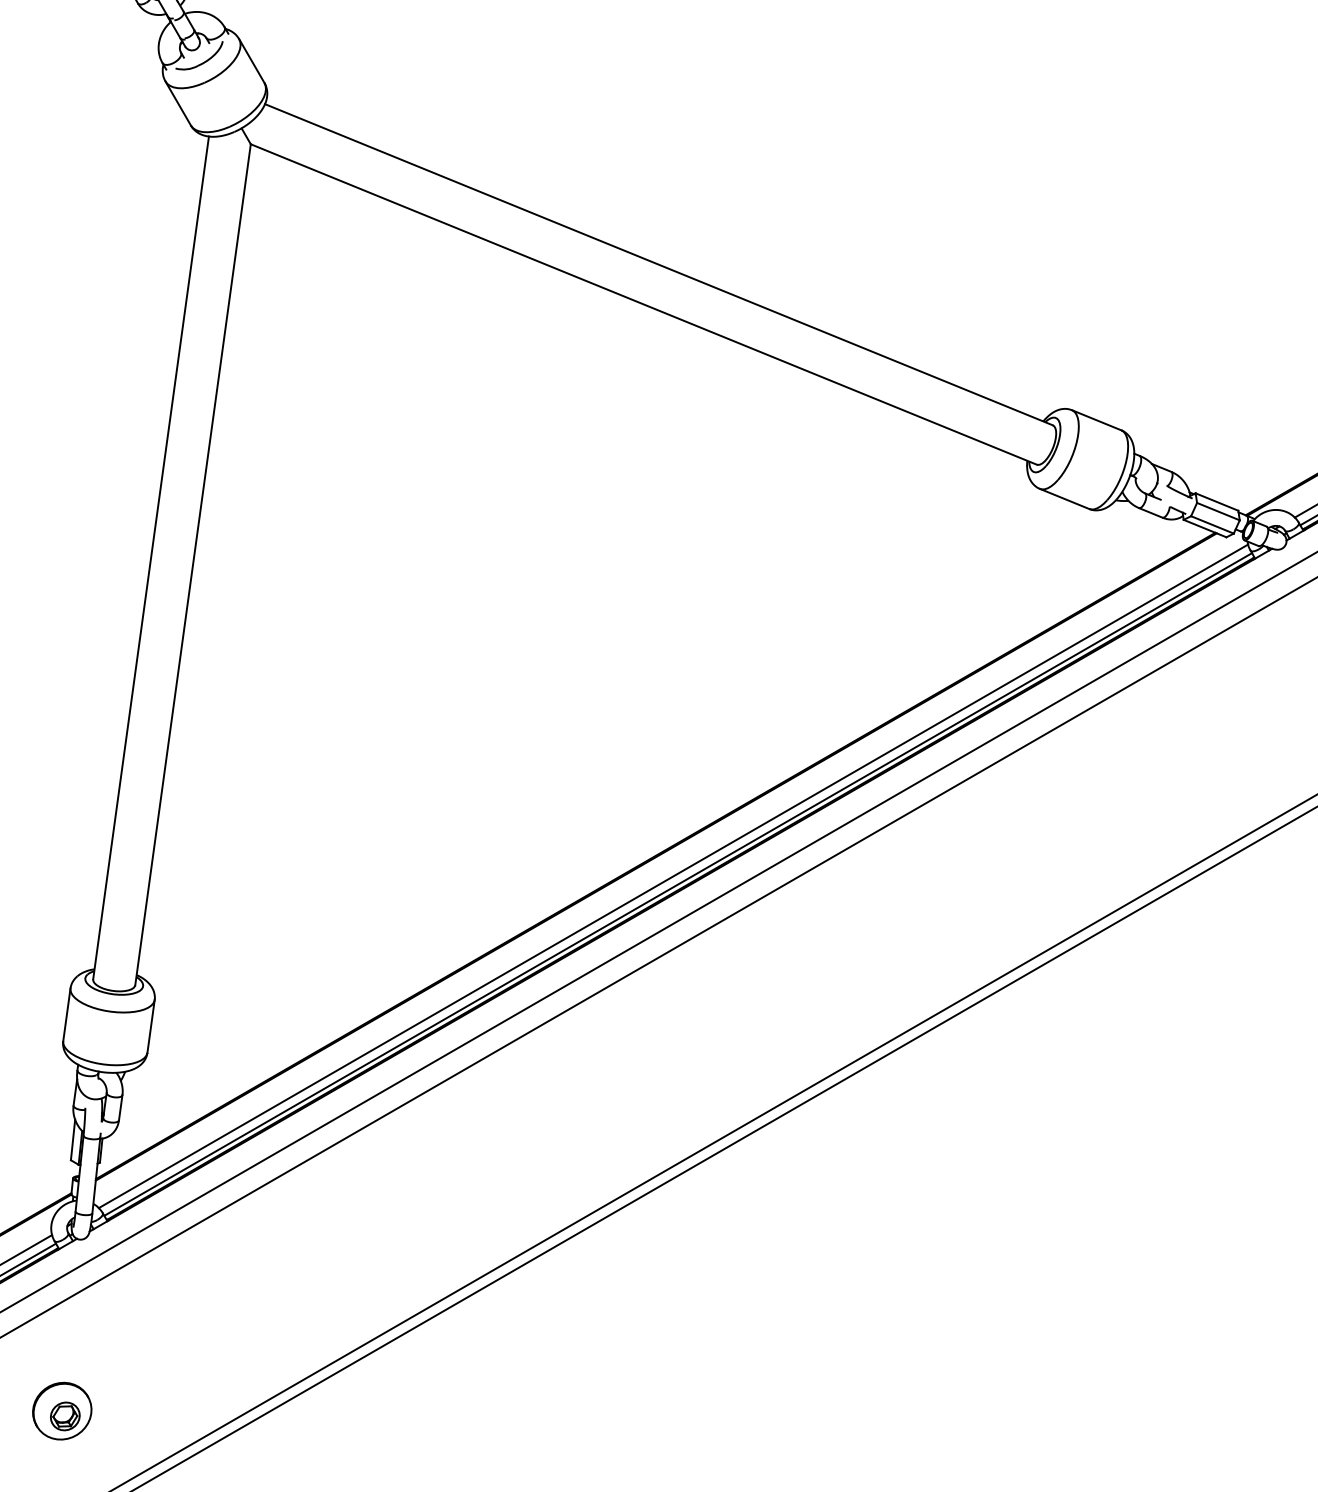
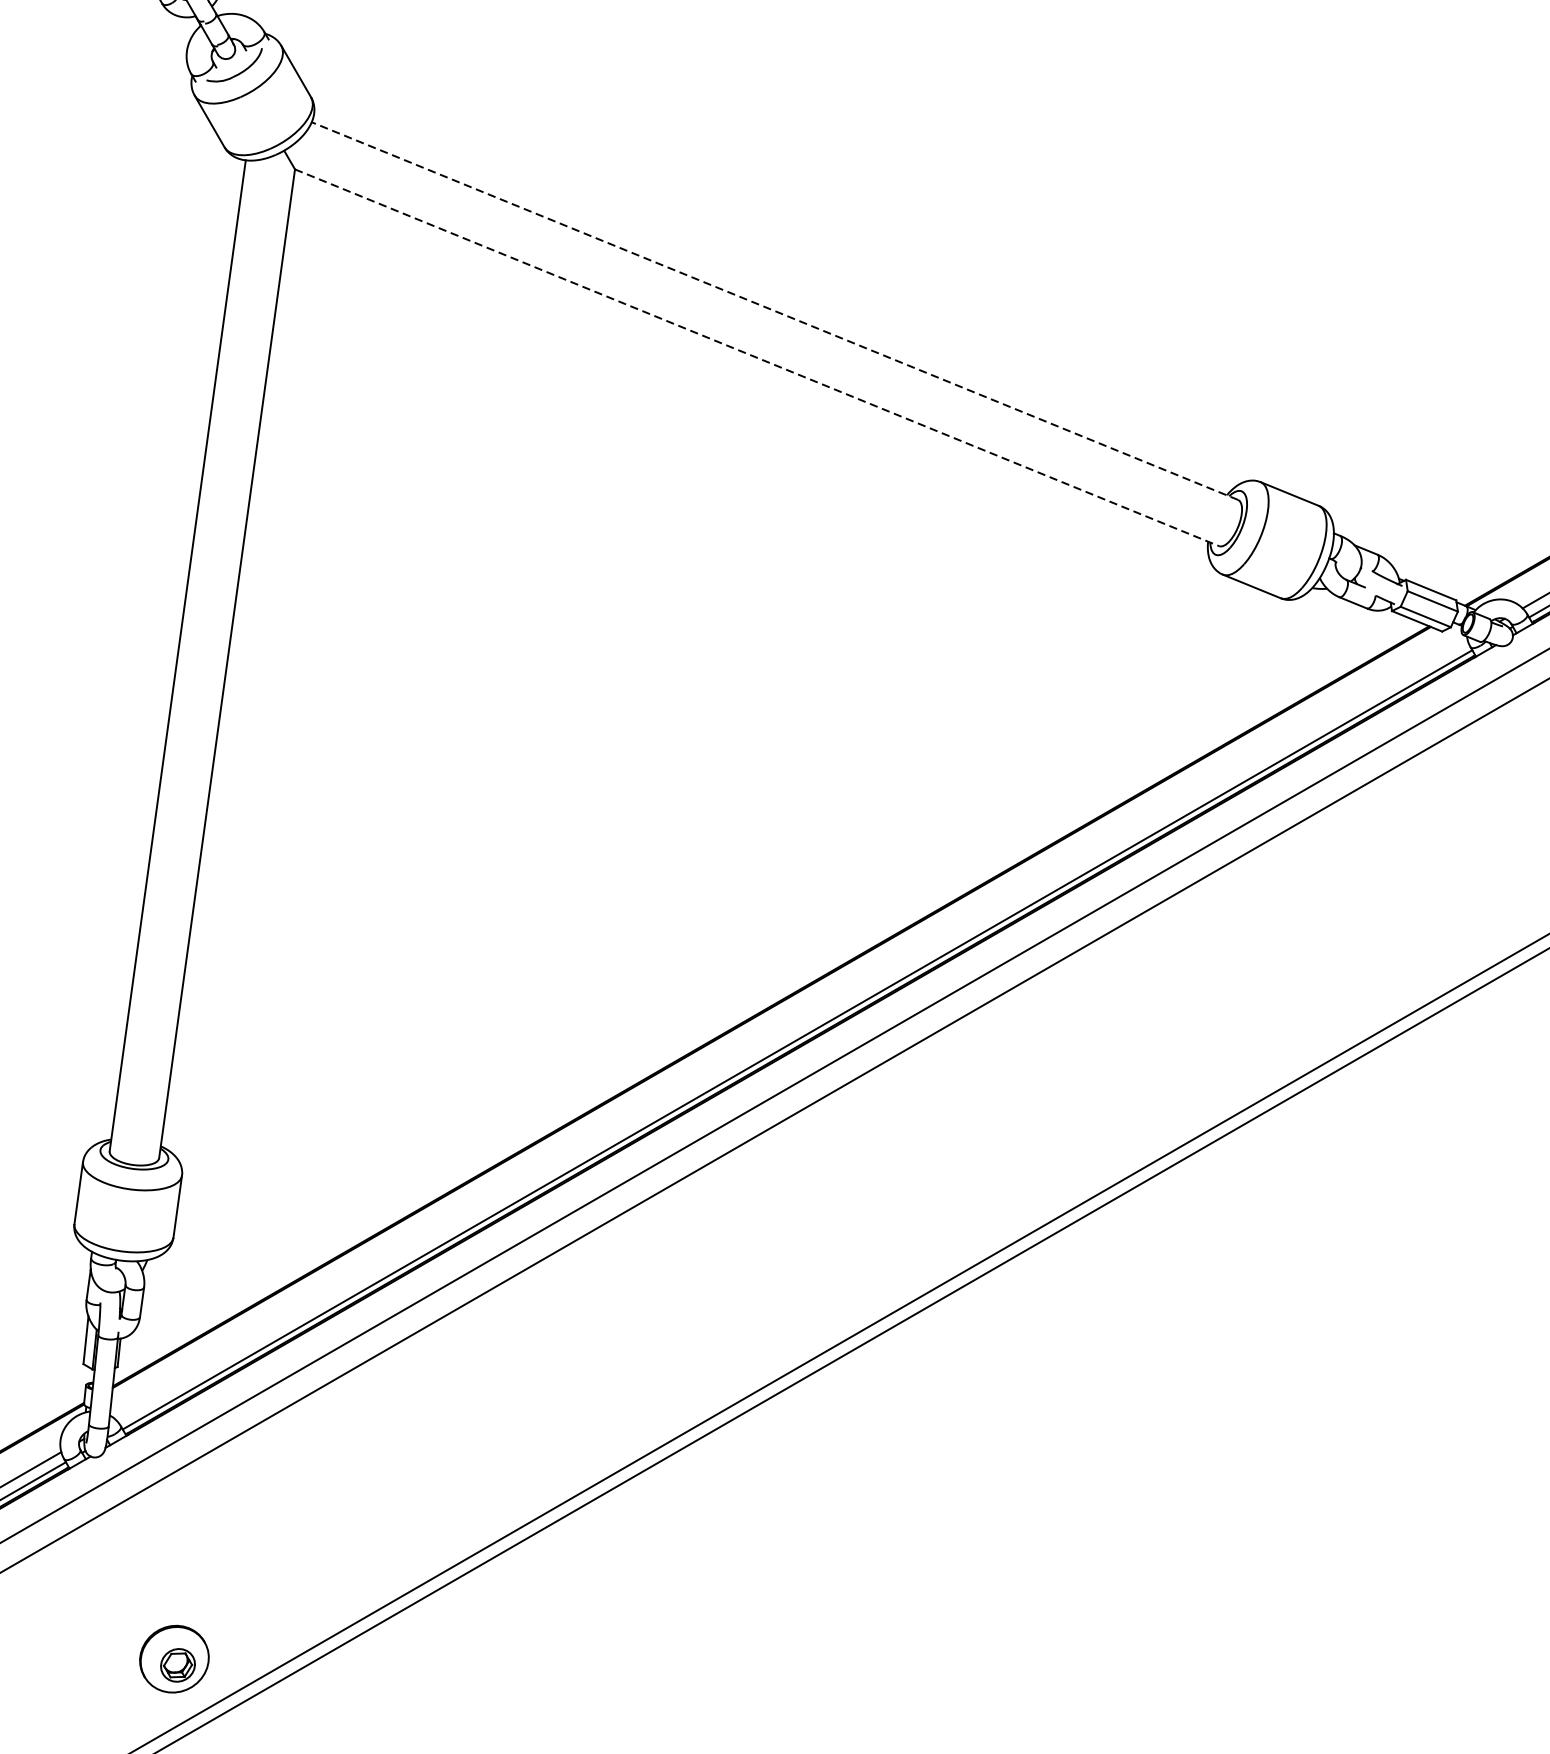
line: (658, 264) -> (774, 310), solid -> dashed
line: (644, 304) -> (757, 357), solid -> dashed
line: (673, 876) -> (792, 1030), removed
part: (62, 1410) -> (174, 1658), moved

